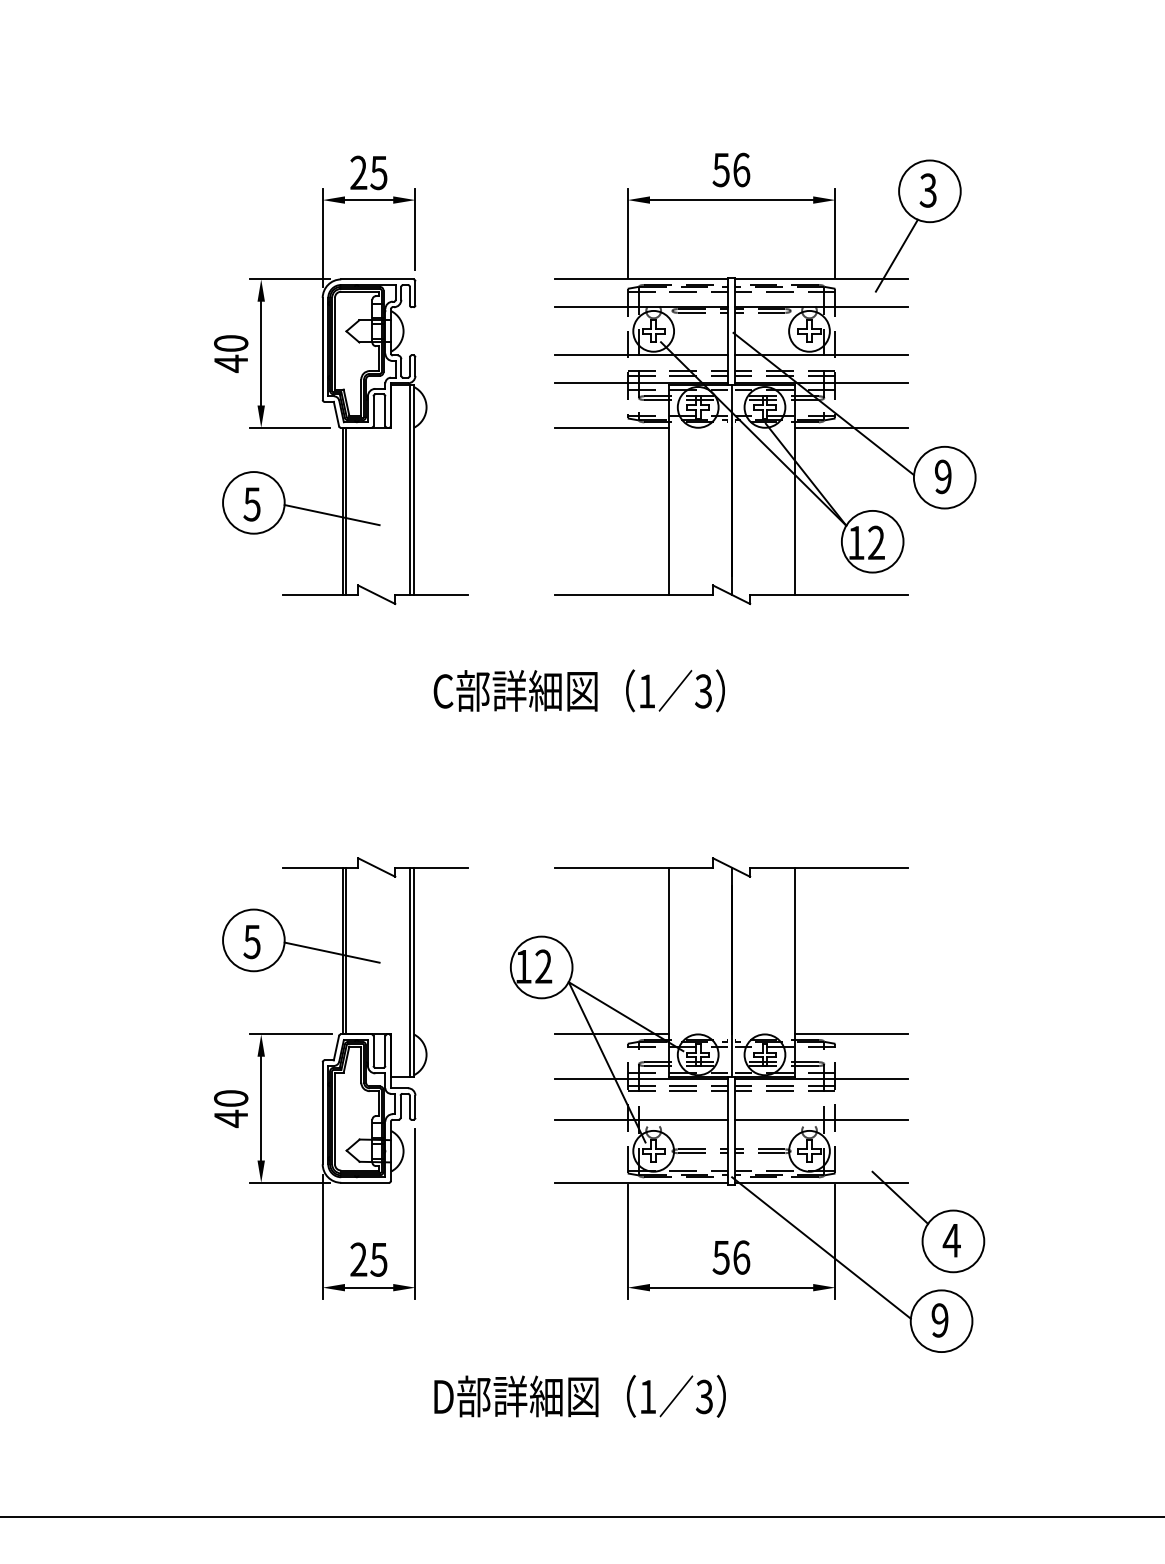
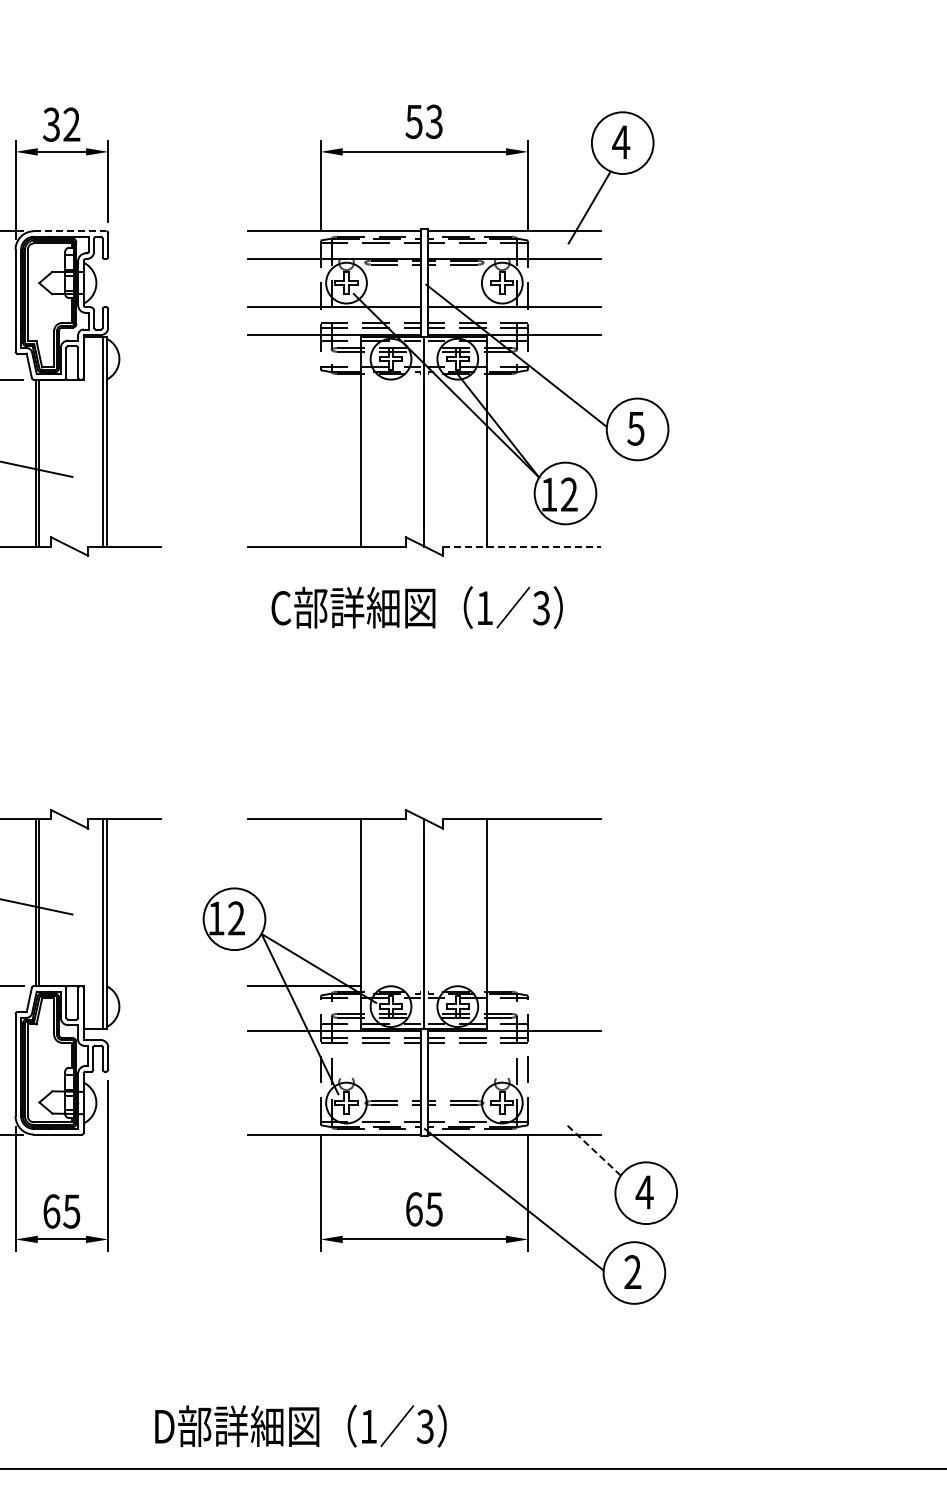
text: (741, 169) -> (434, 121), 56 -> 53
text: (368, 172) -> (61, 124), 25 -> 32
text: (928, 190) -> (621, 142), 3 -> 4
line: (377, 279) -> (70, 231), solid -> dashed
line: (611, 427) -> (304, 379), removed
line: (850, 427) -> (543, 379), removed
text: (942, 476) -> (635, 428), 9 -> 5
line: (828, 594) -> (521, 546), solid -> dashed
text: (578, 690) -> (416, 607), moved
line: (850, 1034) -> (543, 986), removed
line: (641, 1119) -> (334, 1071), removed
line: (821, 1119) -> (514, 1071), removed
line: (899, 1197) -> (592, 1149), solid -> dashed
text: (731, 1257) -> (424, 1209), 56 -> 65
text: (358, 1259) -> (51, 1211), 25 -> 65
text: (939, 1320) -> (632, 1272), 9 -> 2
text: (579, 1396) -> (300, 1426), moved

